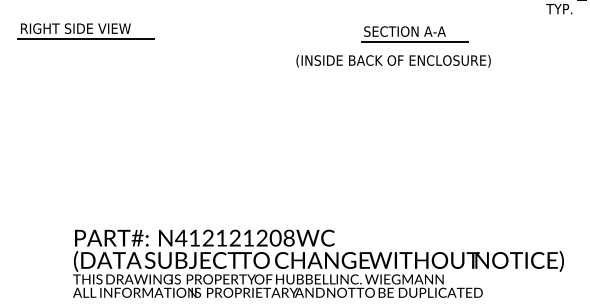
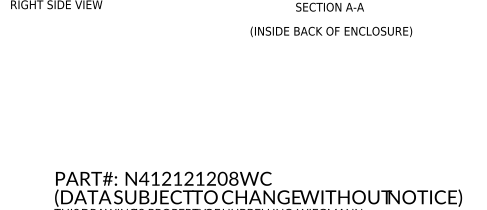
line: (85, 39) -> (64, 13), removed
line: (415, 42) -> (338, 16), removed
text: (393, 61) -> (331, 32), moved

